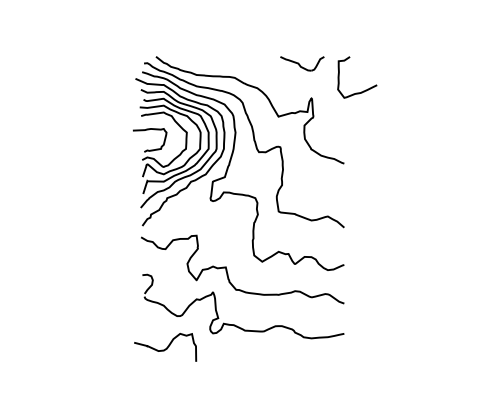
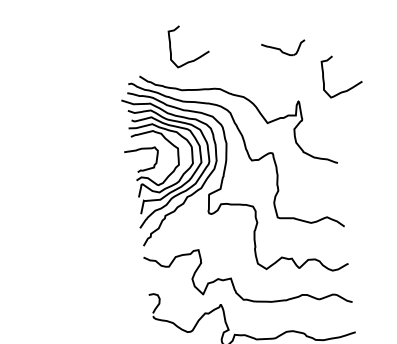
curve: (214, 44) -> (196, 58), added
part: (302, 63) -> (283, 48), moved

